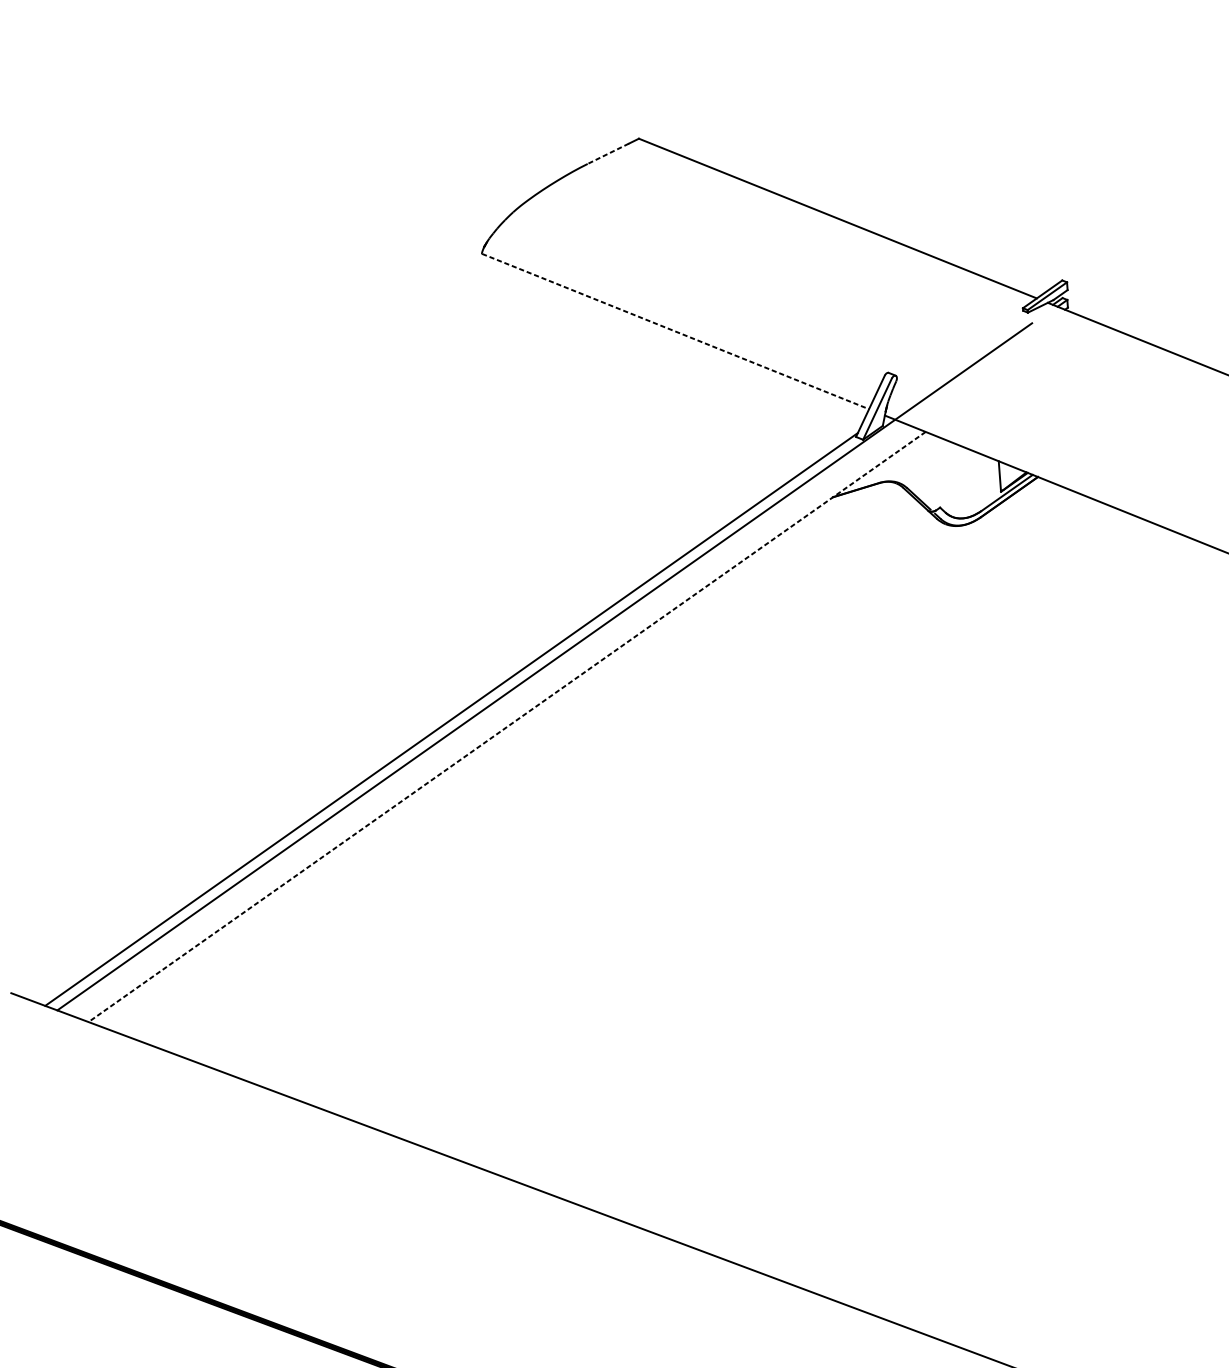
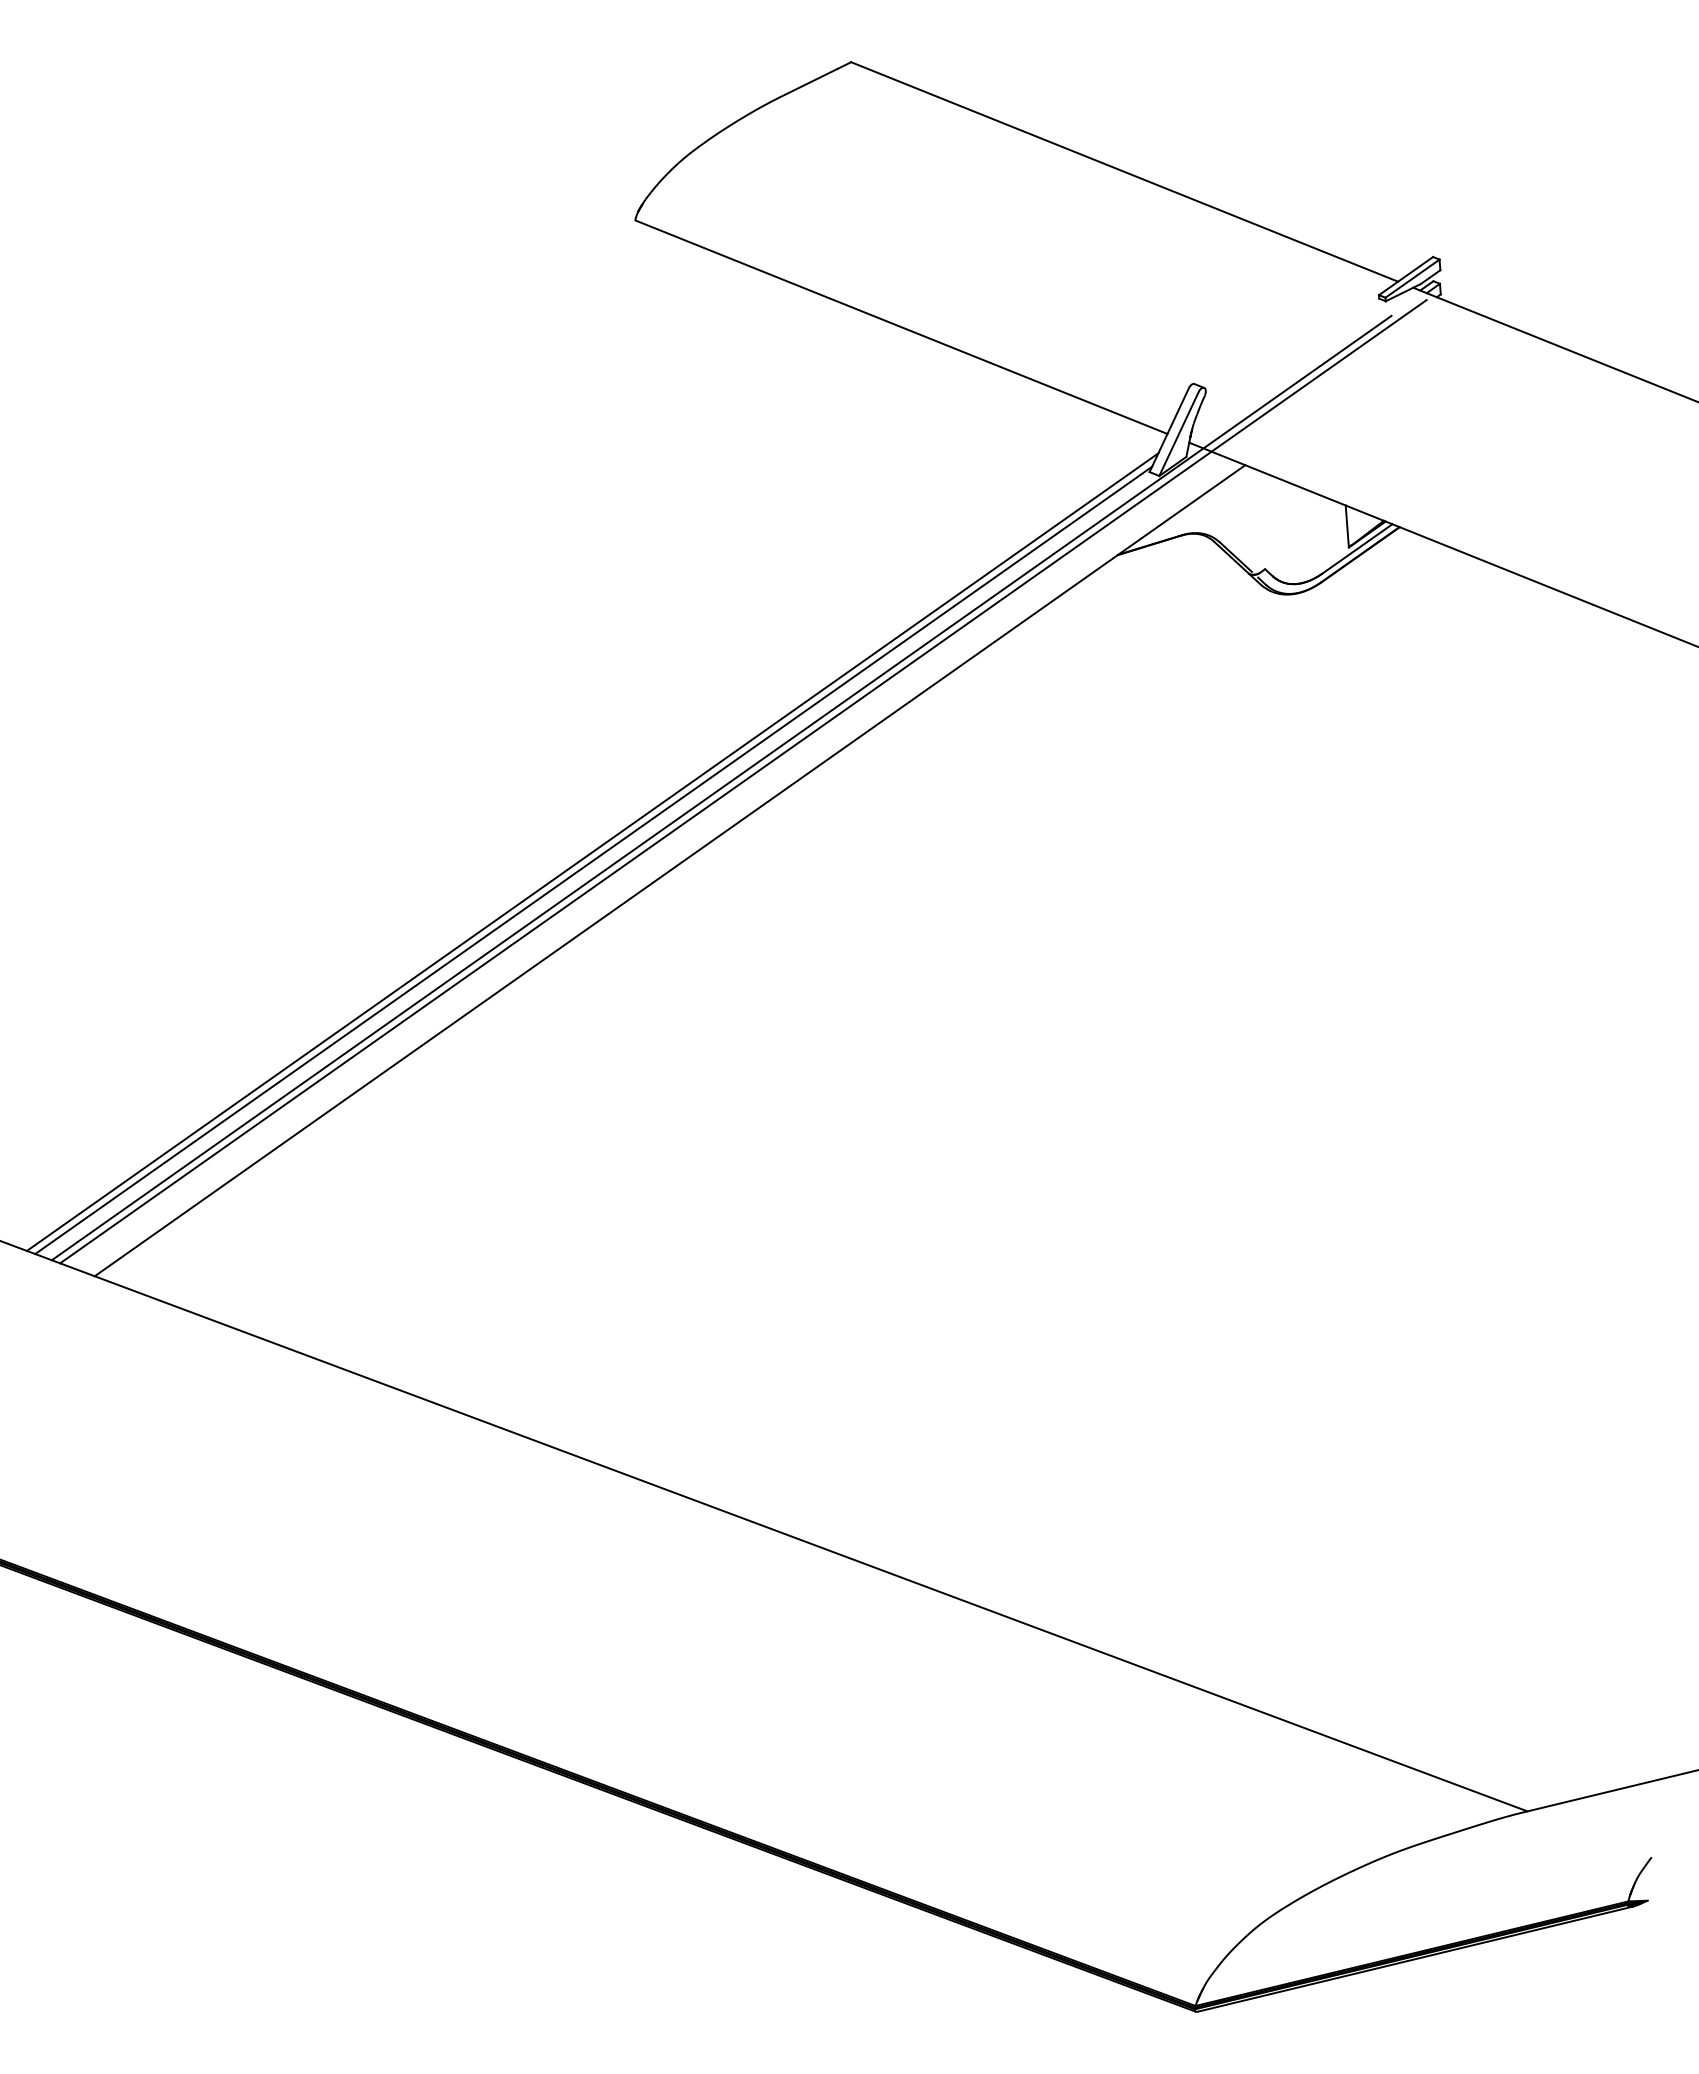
line: (608, 153) -> (809, 82), dashed -> solid
line: (675, 331) -> (901, 327), dashed -> solid
line: (560, 662) -> (743, 781), added
line: (450, 713) -> (592, 851), added
line: (507, 726) -> (670, 870), dashed -> solid

